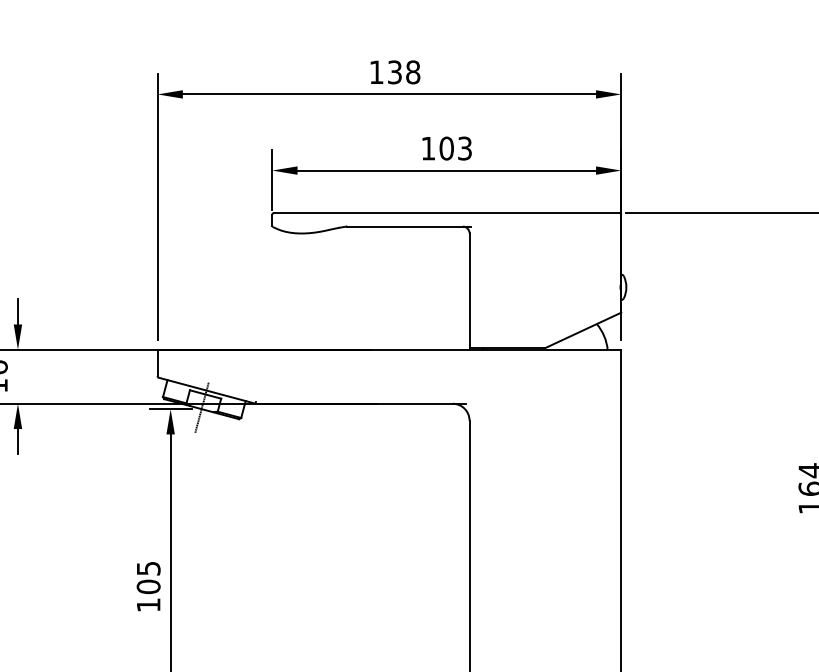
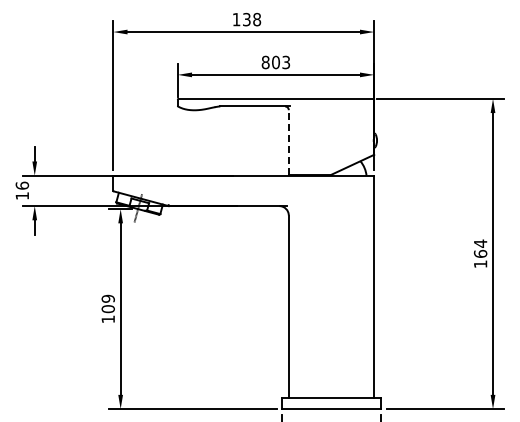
text: (428, 148) -> (265, 62), 103 -> 803
line: (468, 288) -> (288, 141), solid -> dashed
text: (147, 568) -> (107, 298), 105 -> 109

